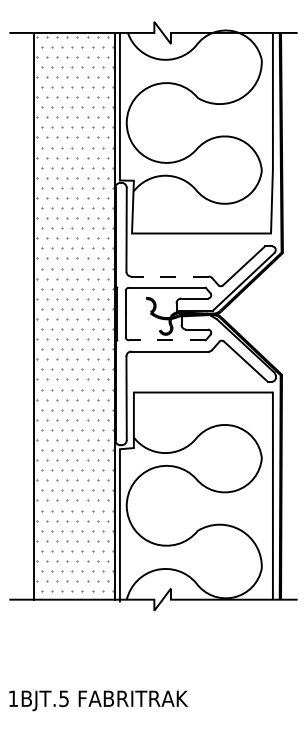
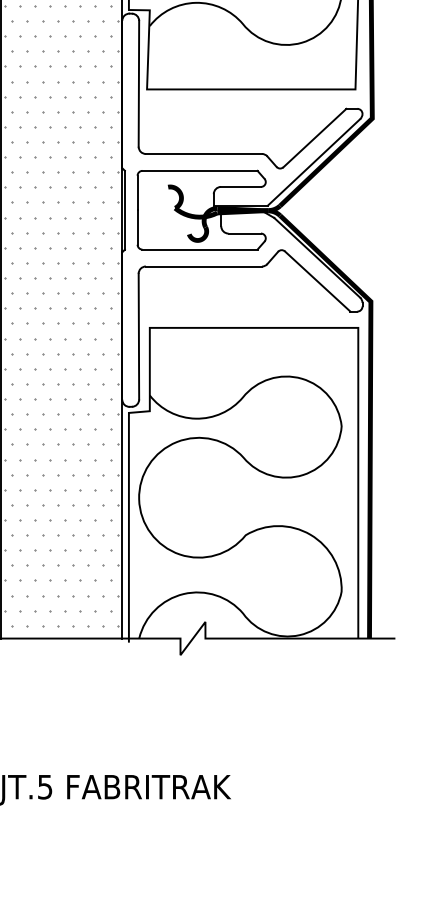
line: (169, 276) -> (203, 153), dashed -> solid
line: (166, 340) -> (198, 249), dashed -> solid

